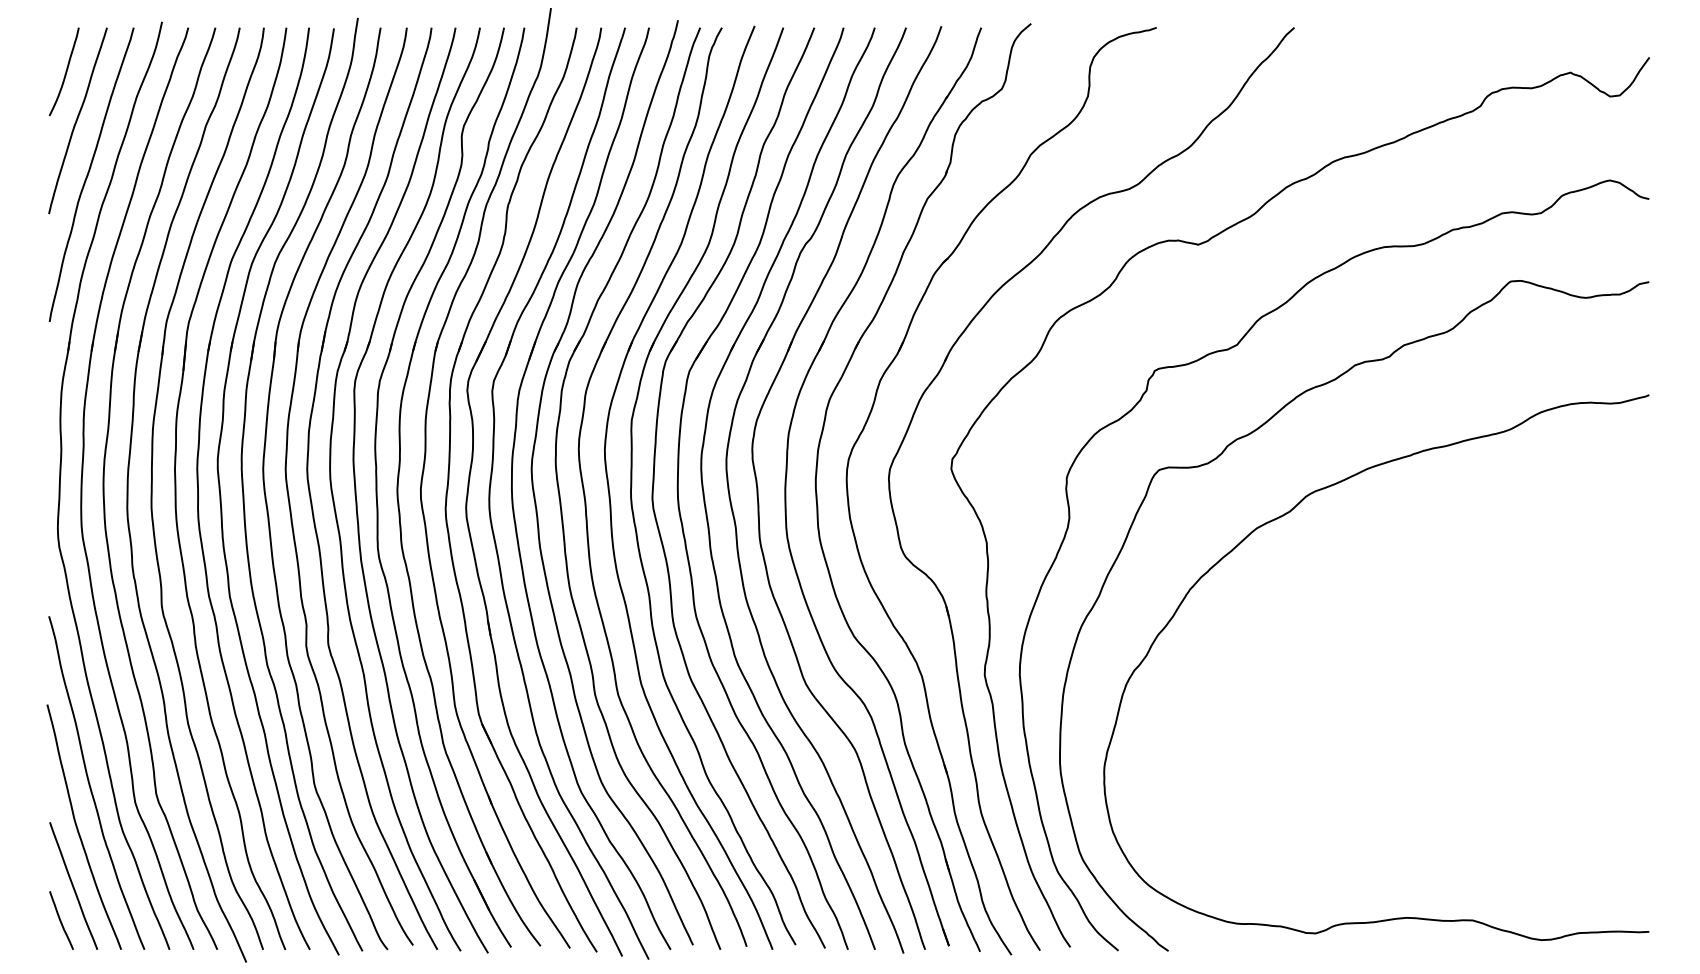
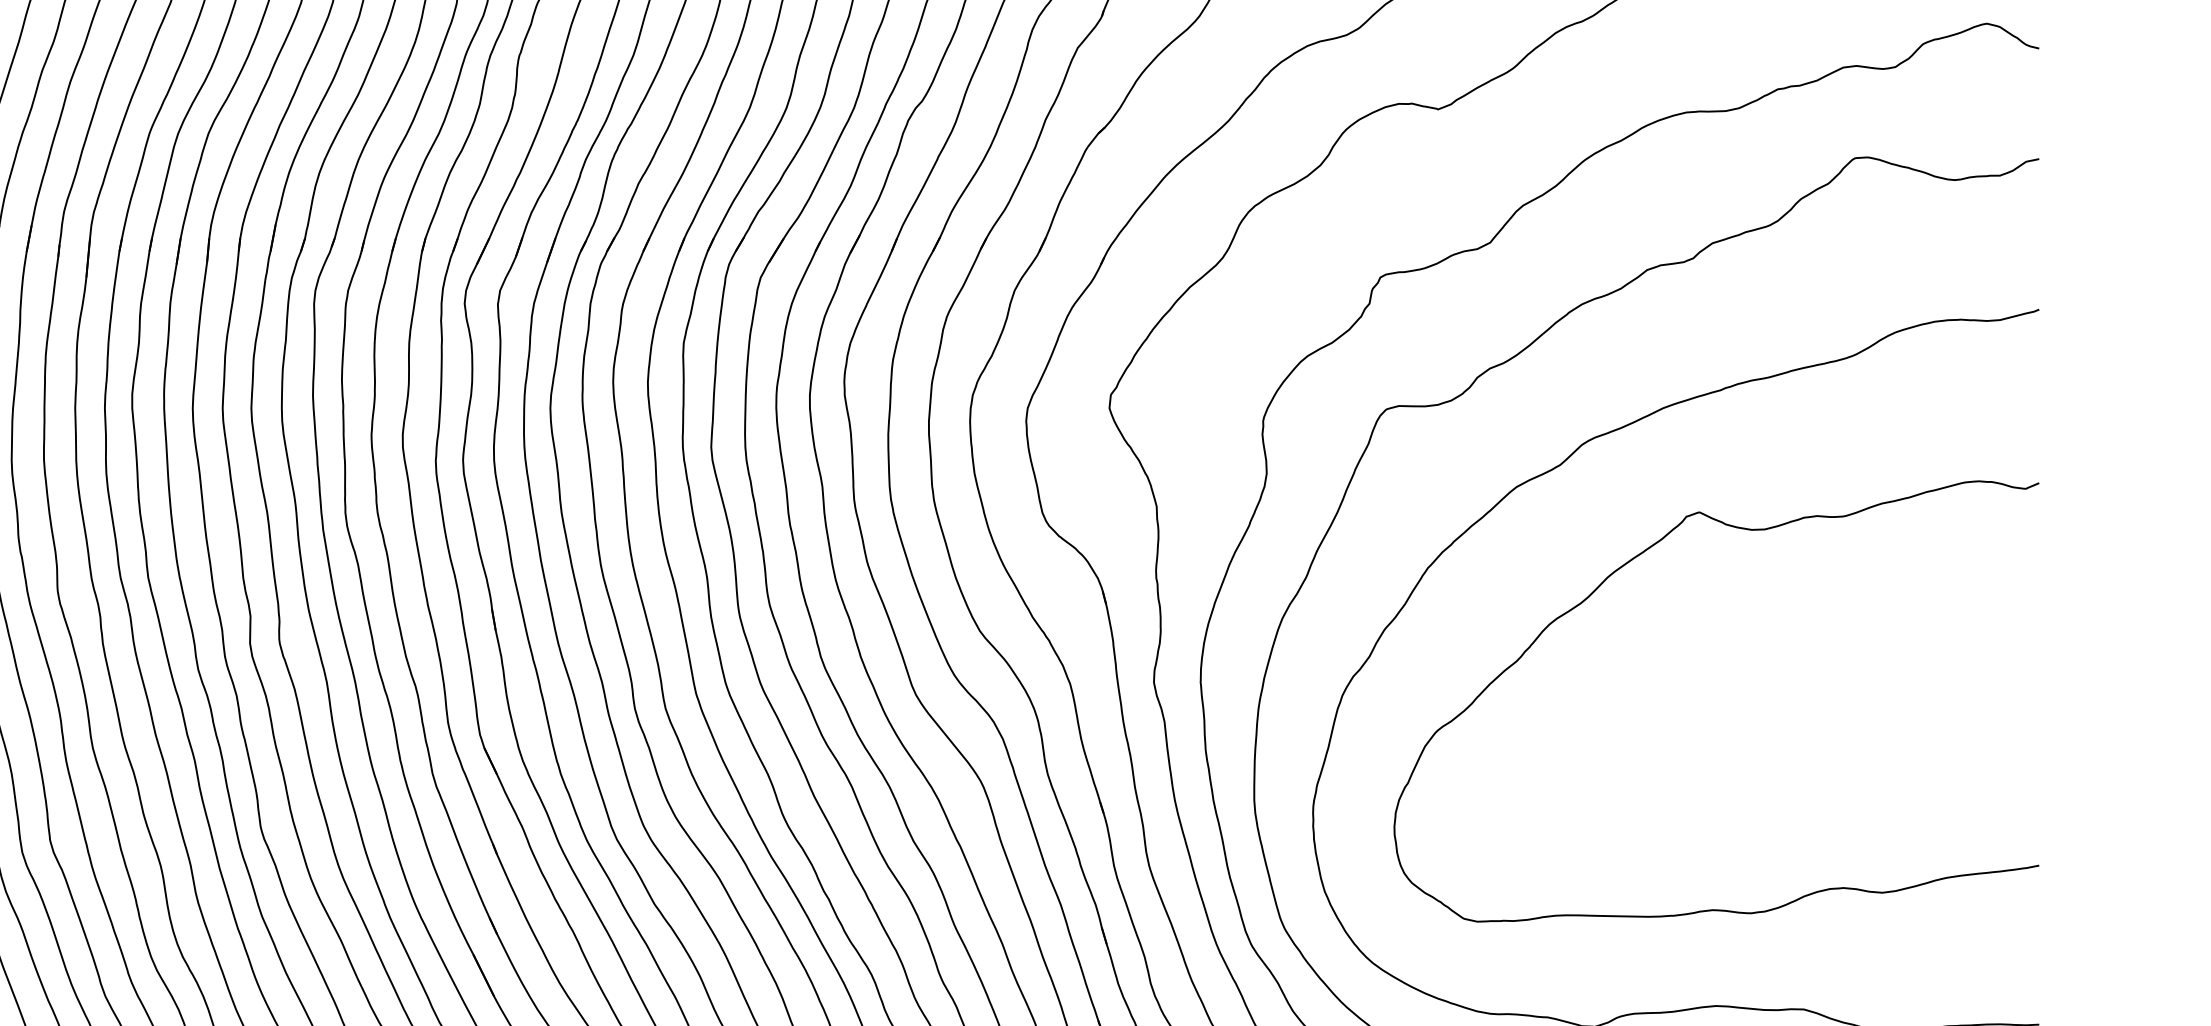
curve: (1337, 588) -> (1623, 567), added

